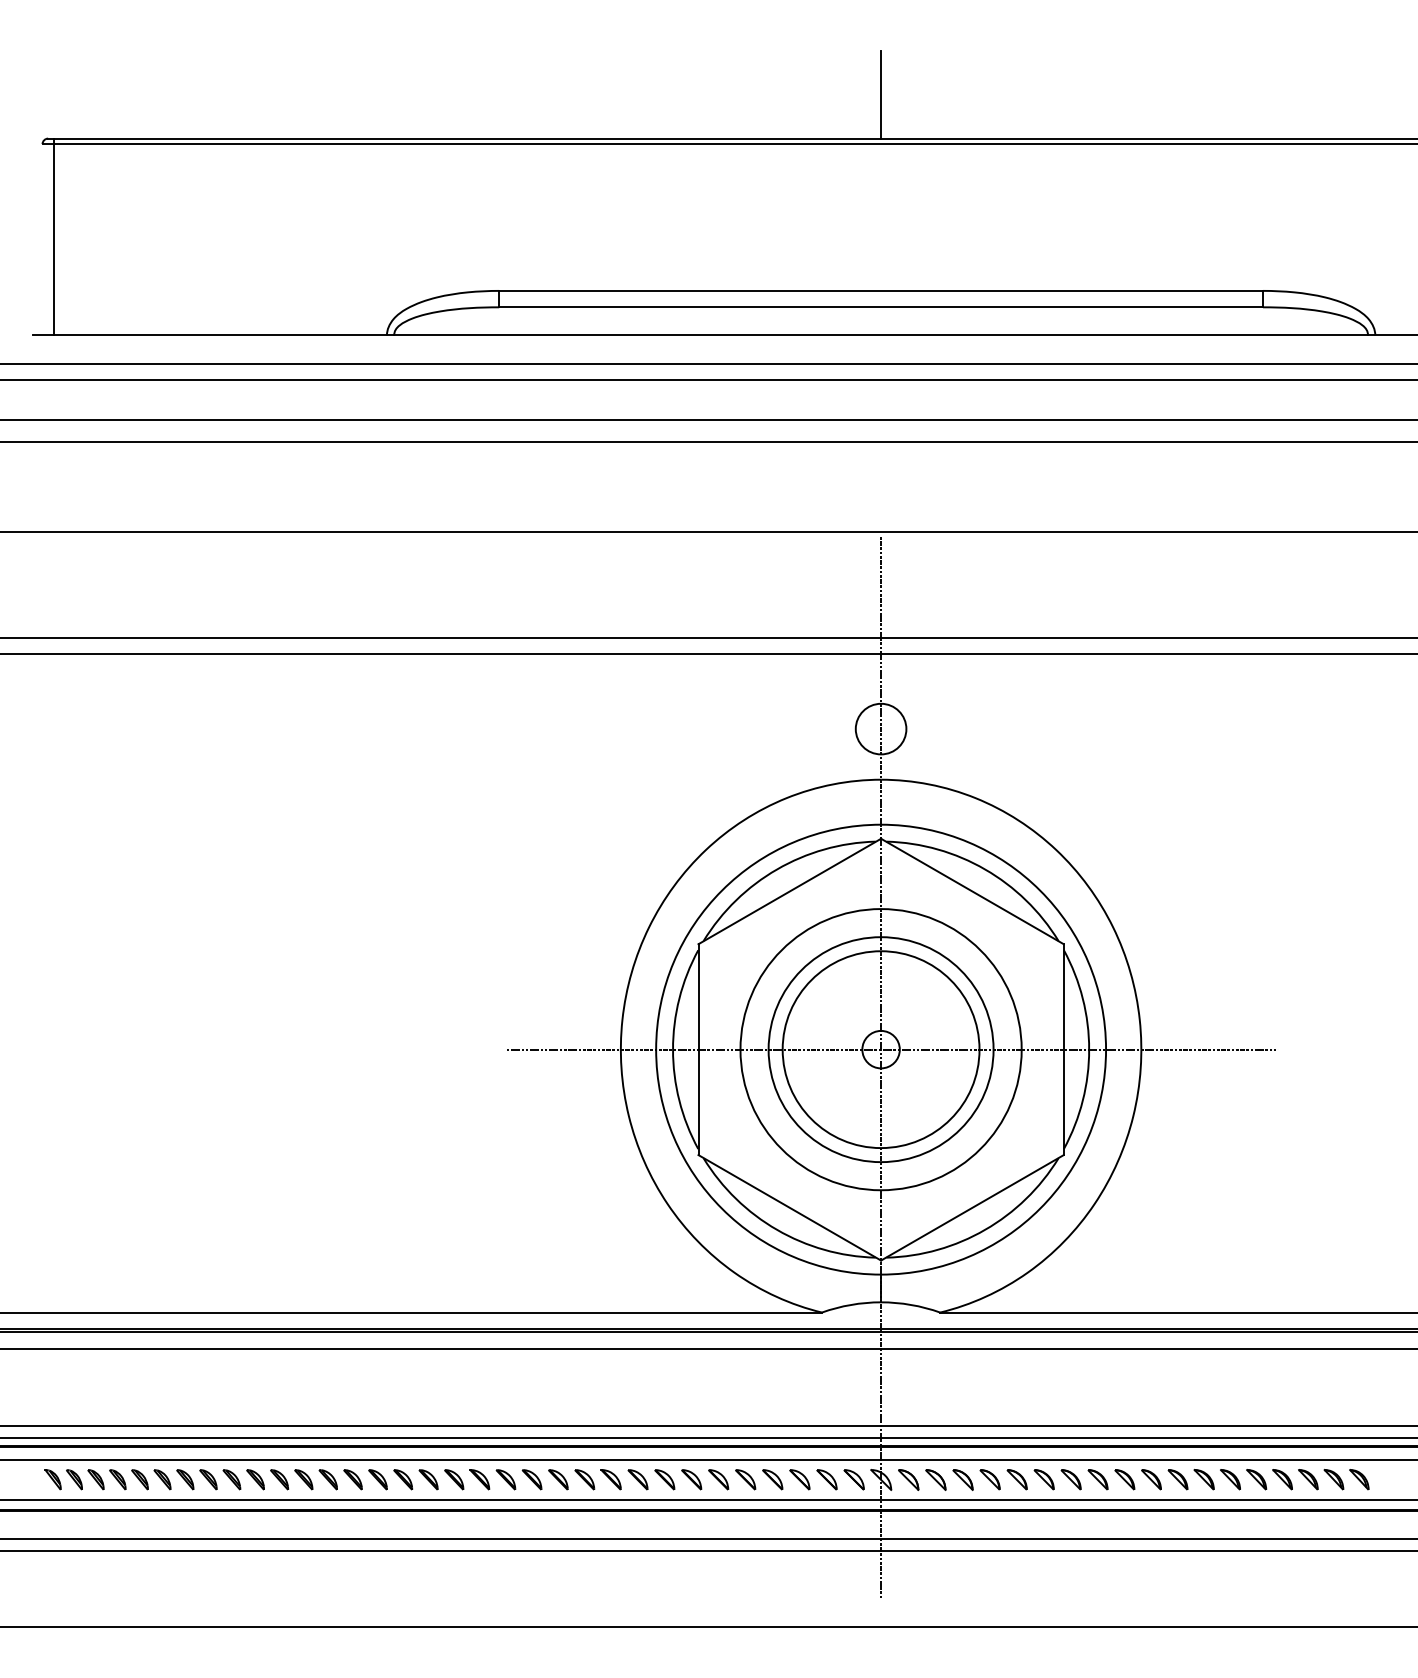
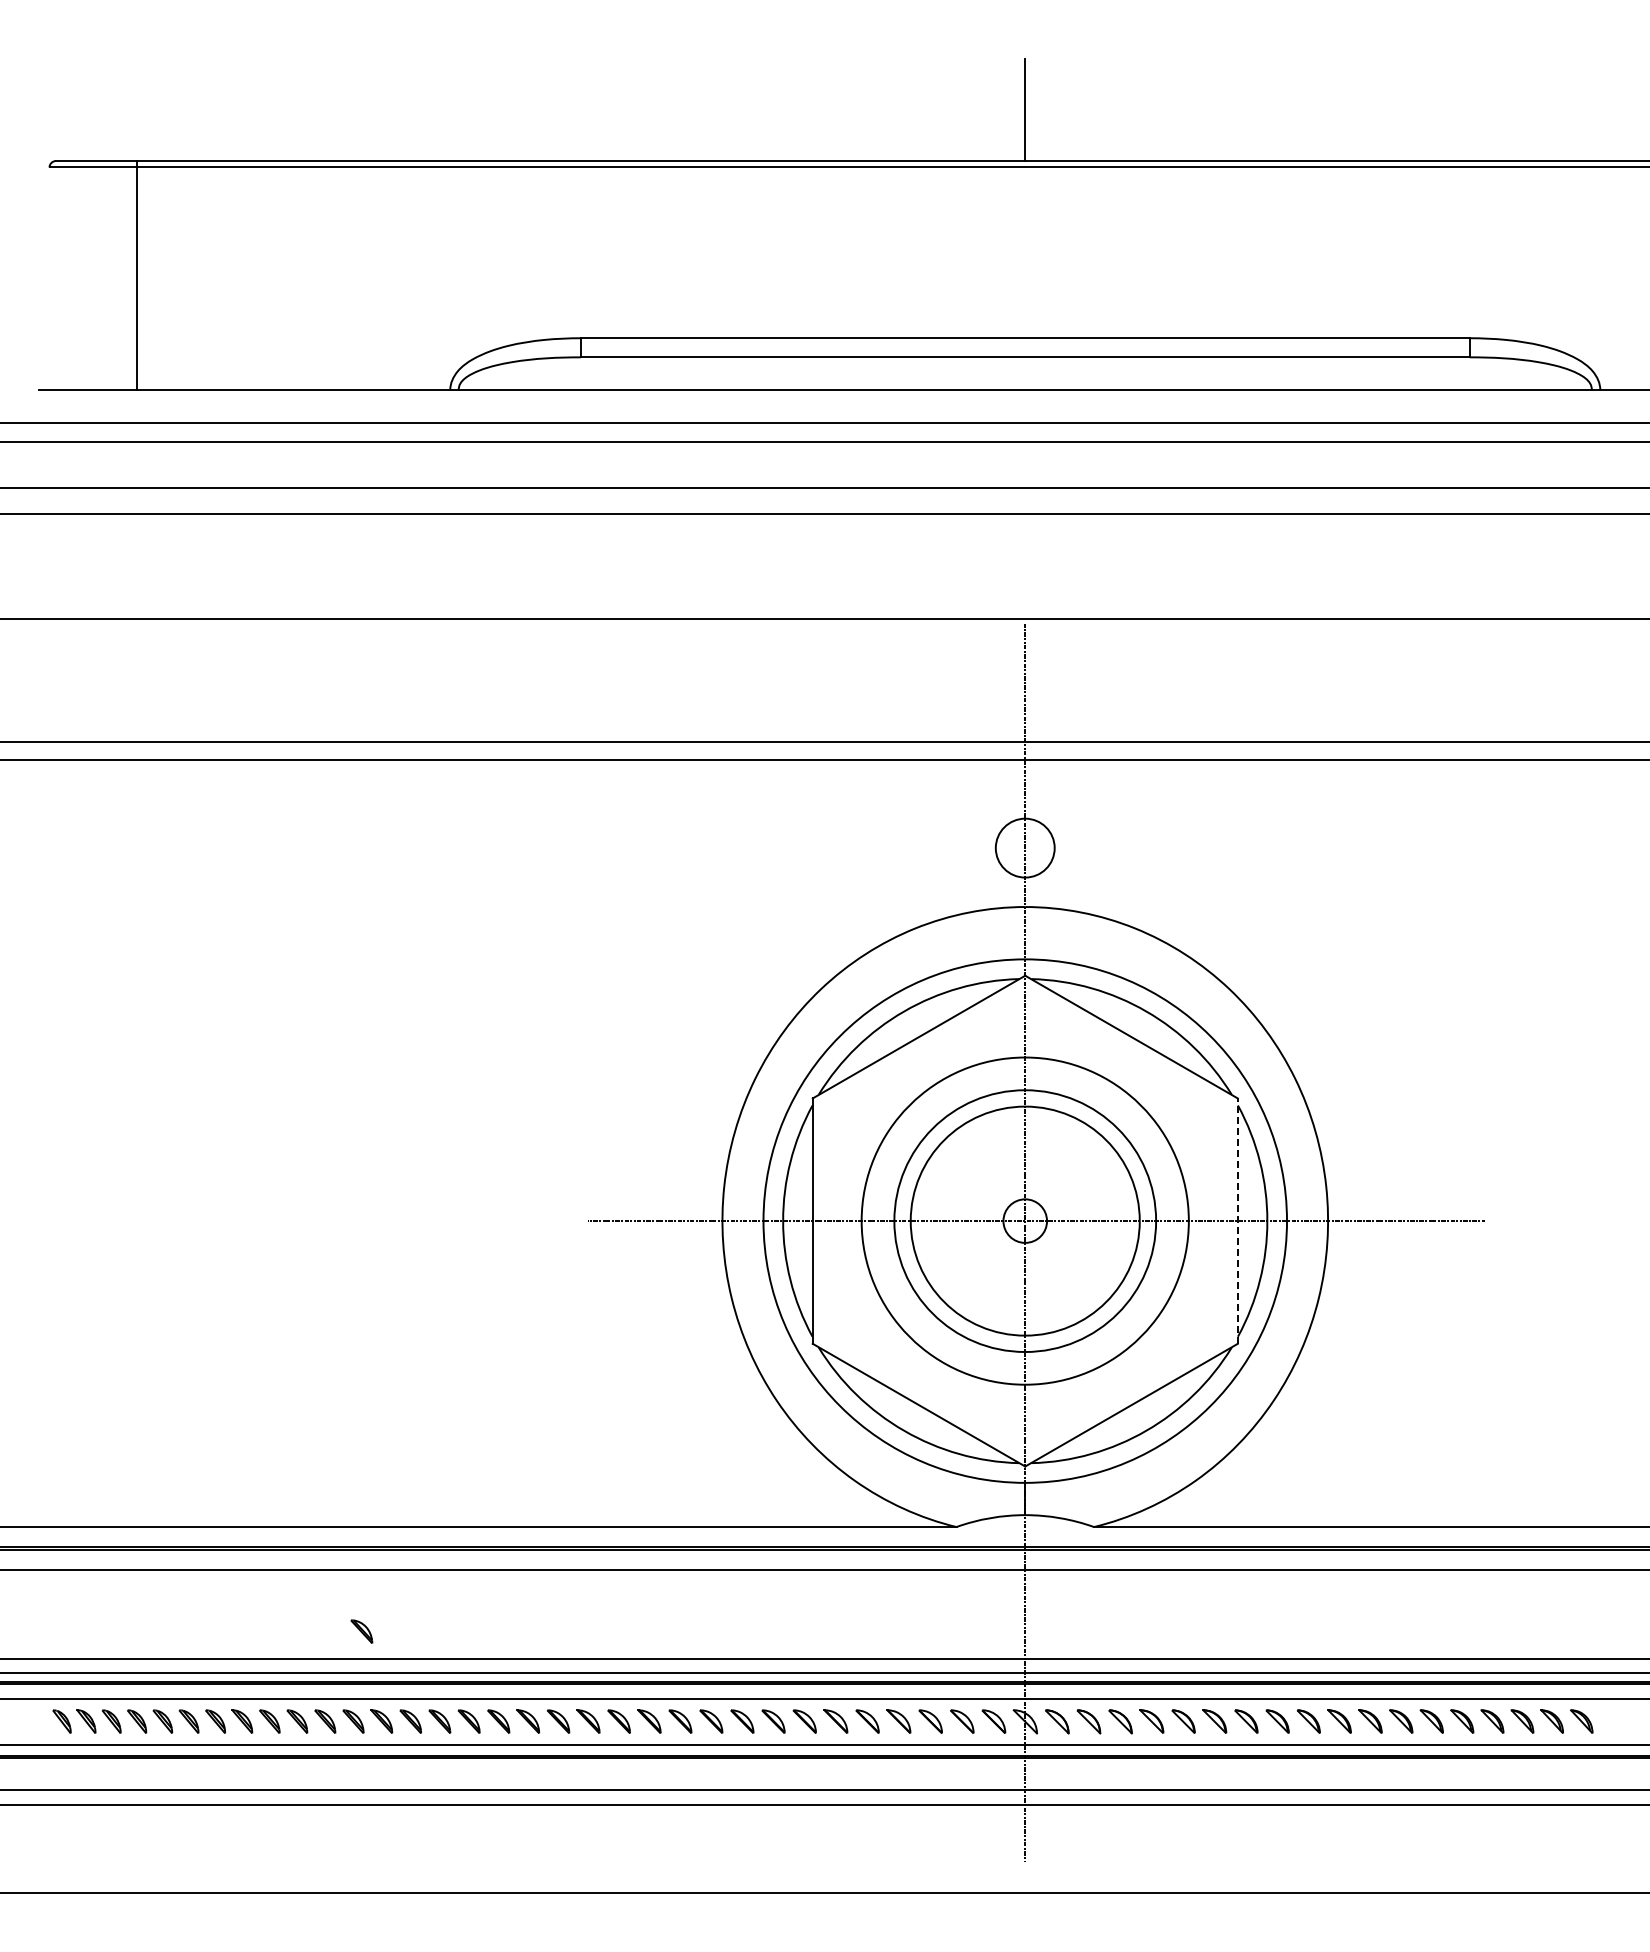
line: (54, 236) -> (137, 275), moved
line: (1063, 1049) -> (1237, 1221), solid -> dashed
part: (310, 1402) -> (361, 1631), added

